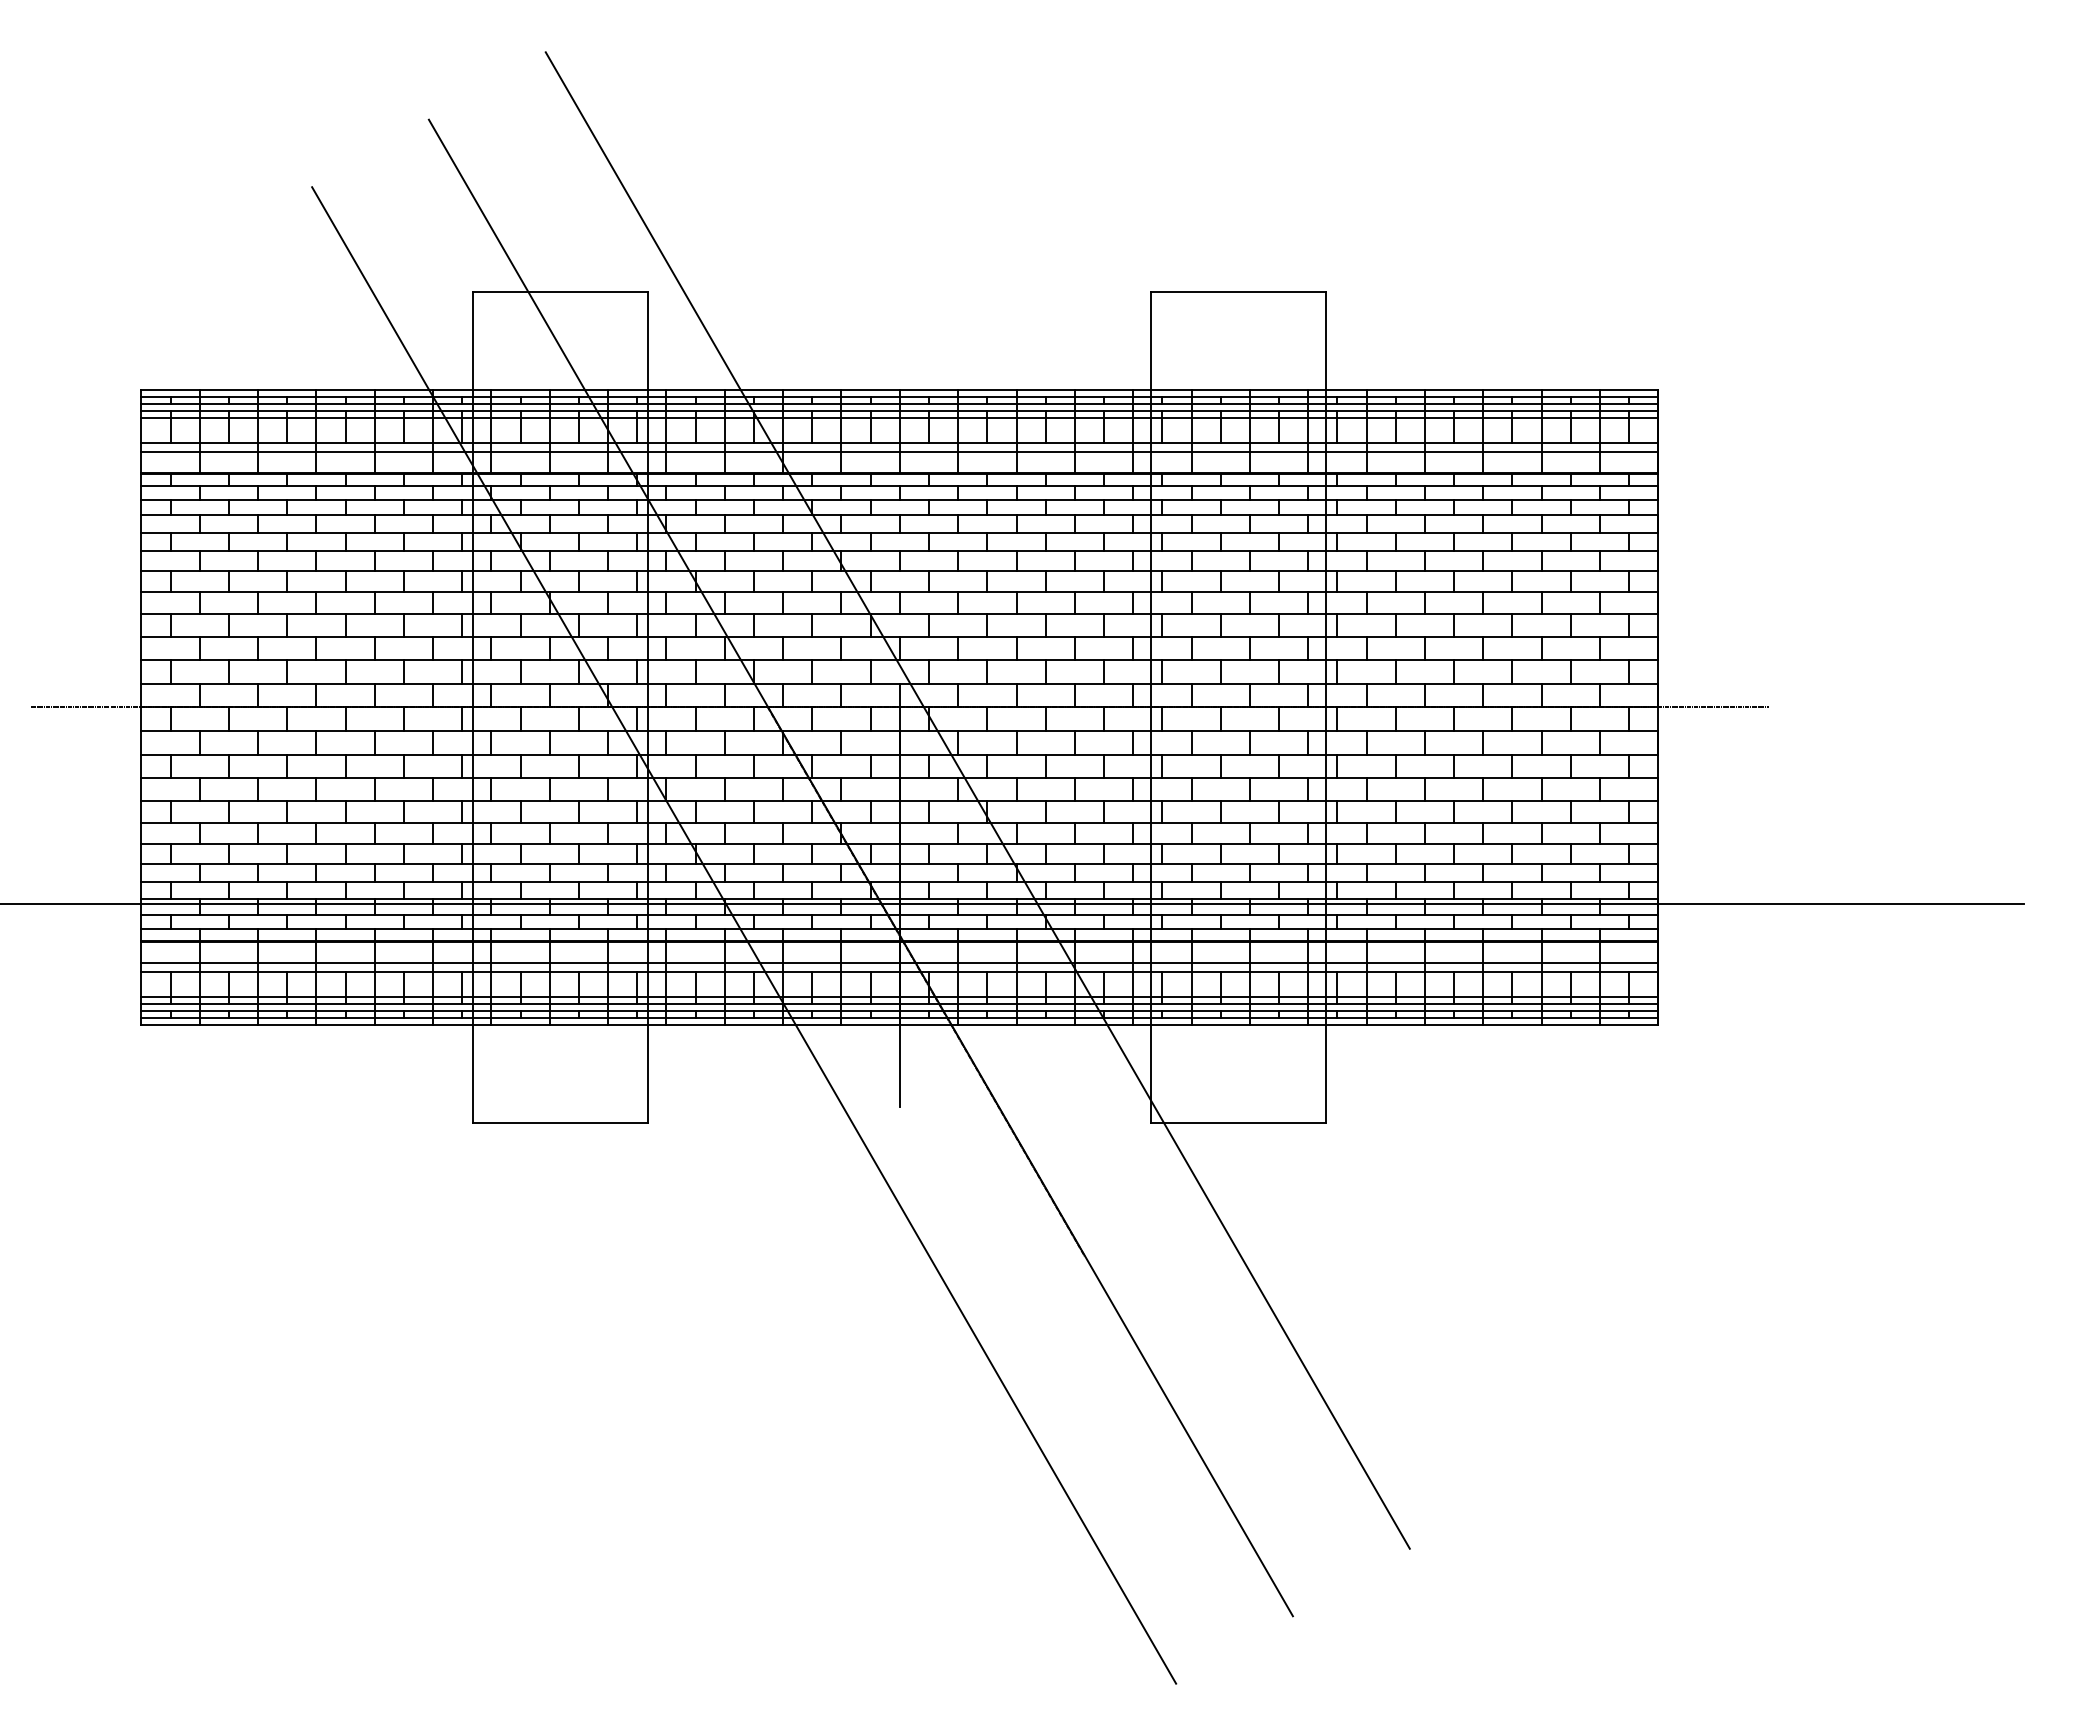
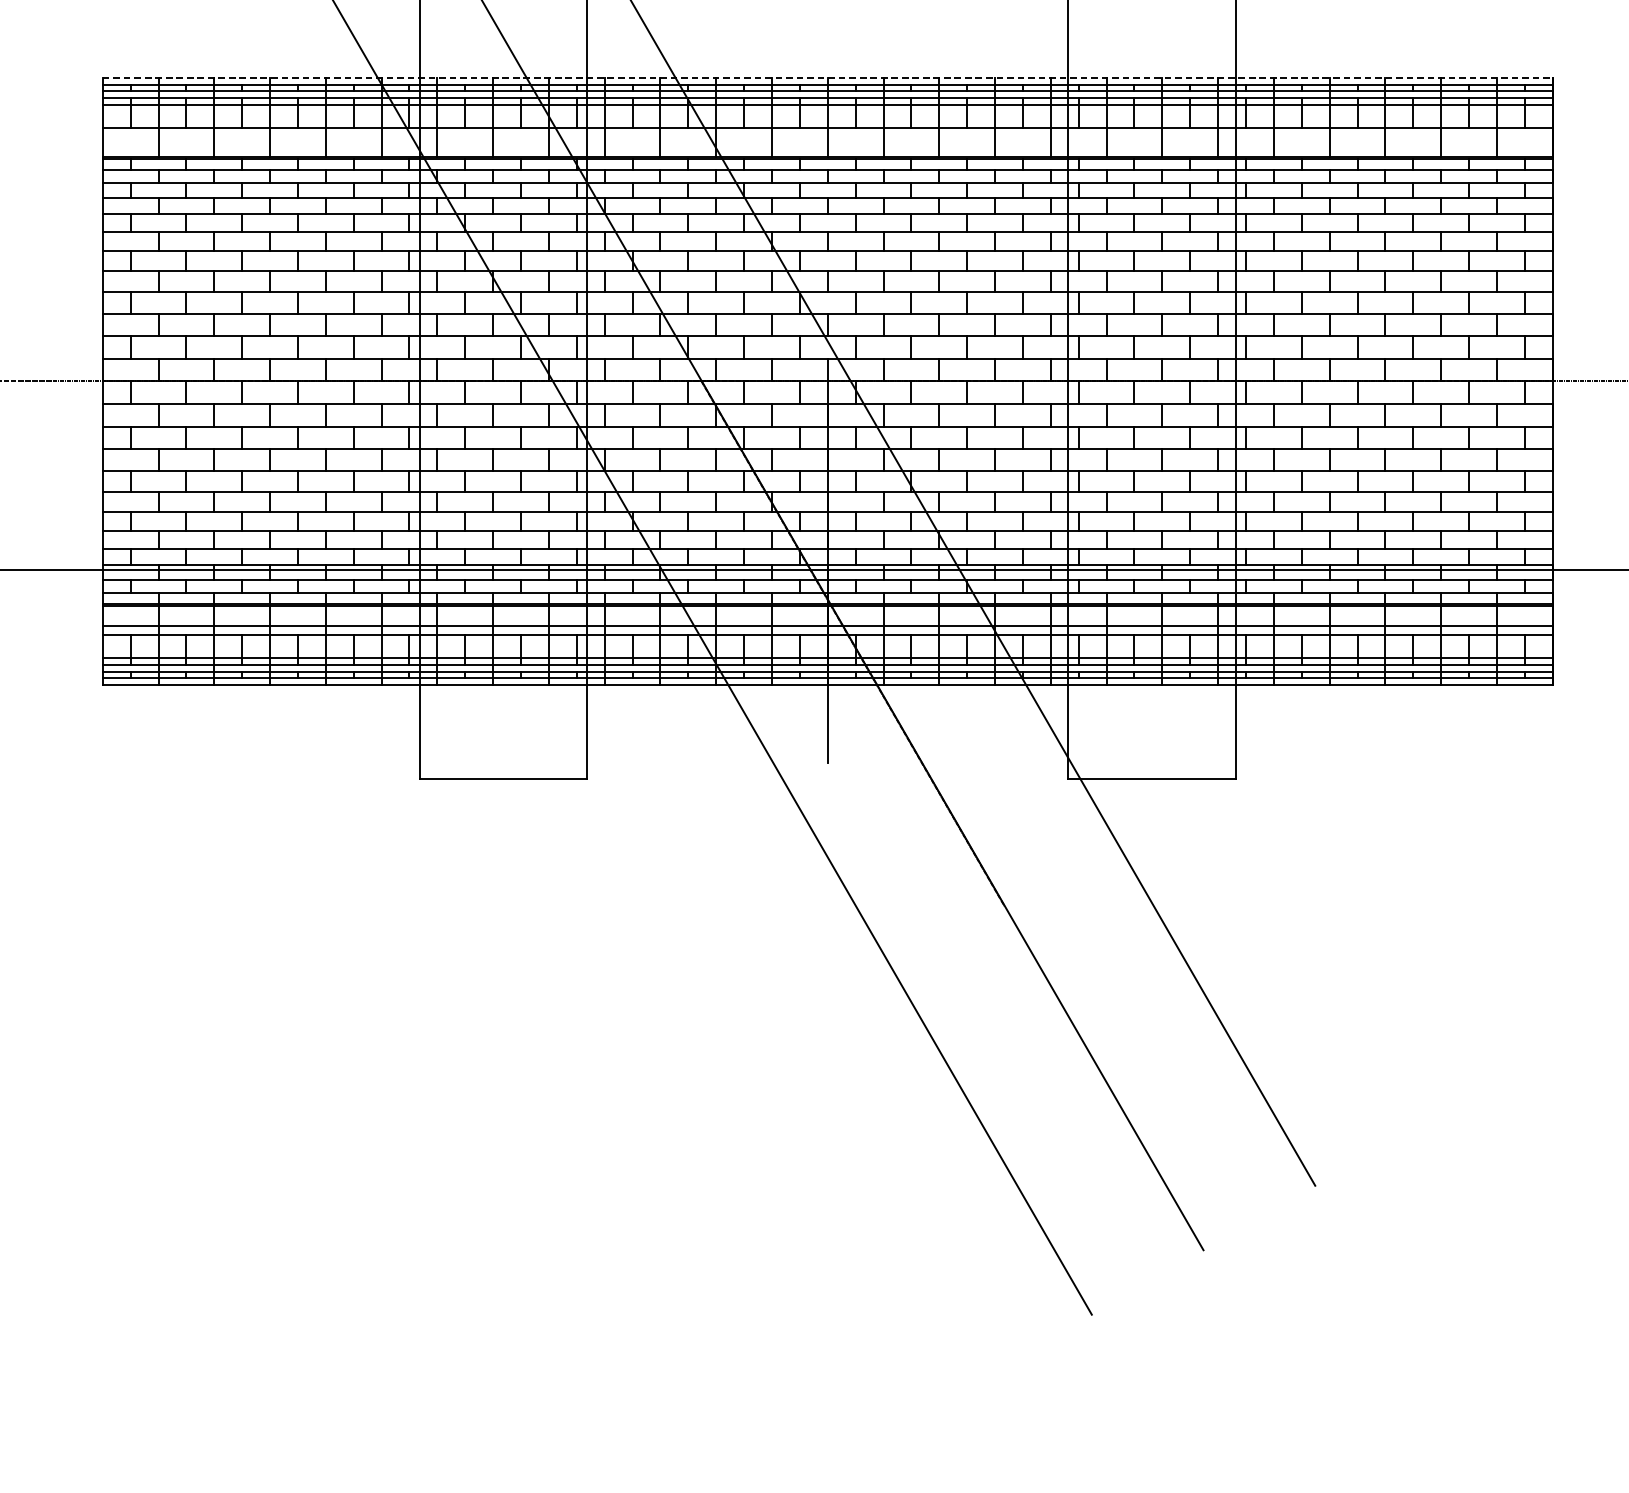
line: (900, 390) -> (828, 78), solid -> dashed
line: (899, 451) -> (827, 136), removed

